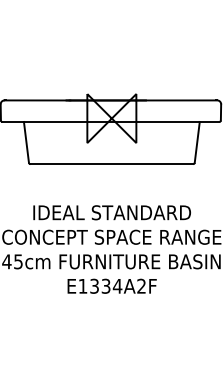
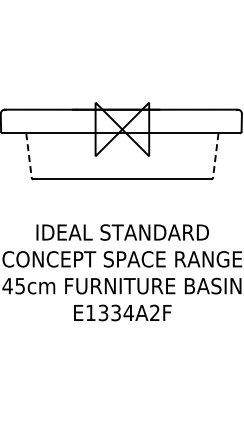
line: (26, 142) -> (29, 155), solid -> dashed
line: (196, 142) -> (215, 155), solid -> dashed

